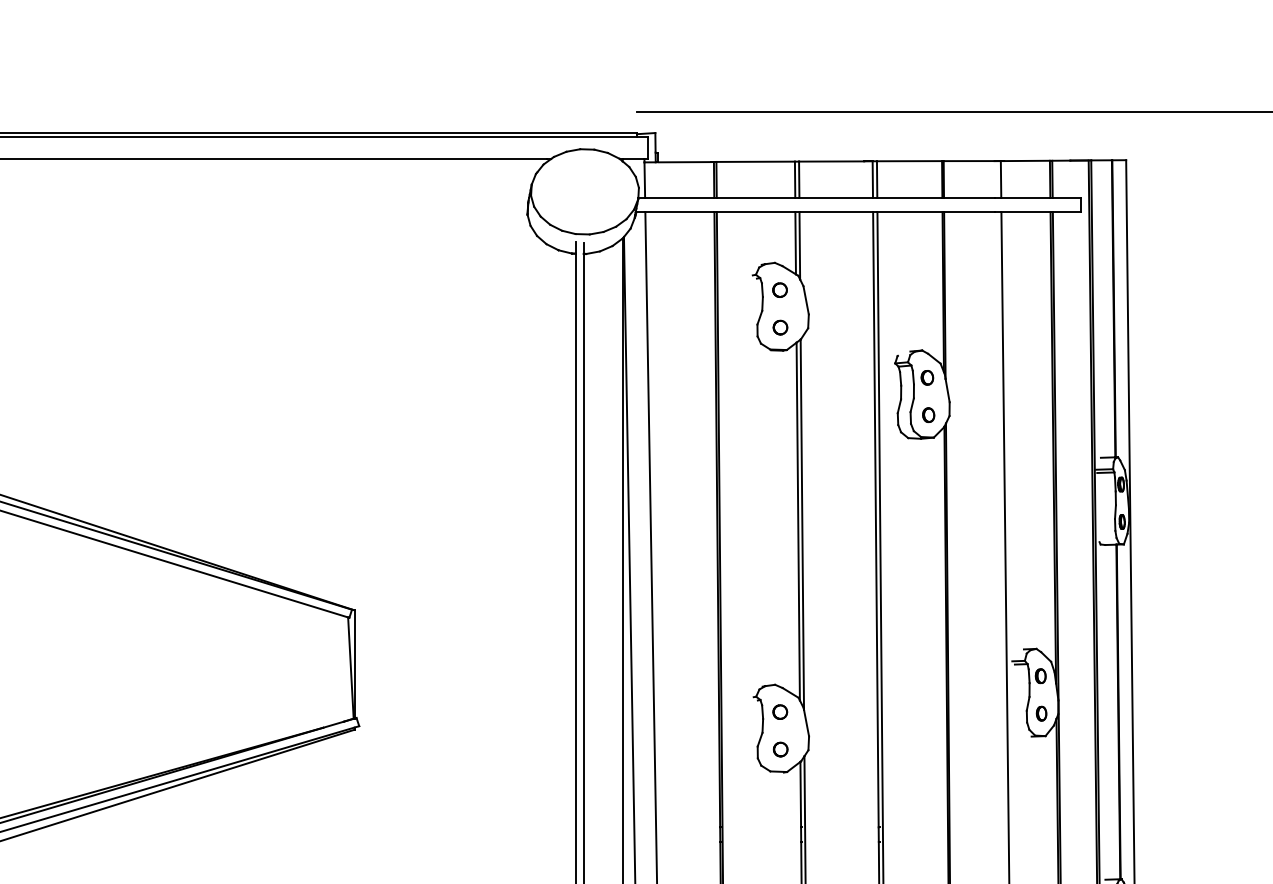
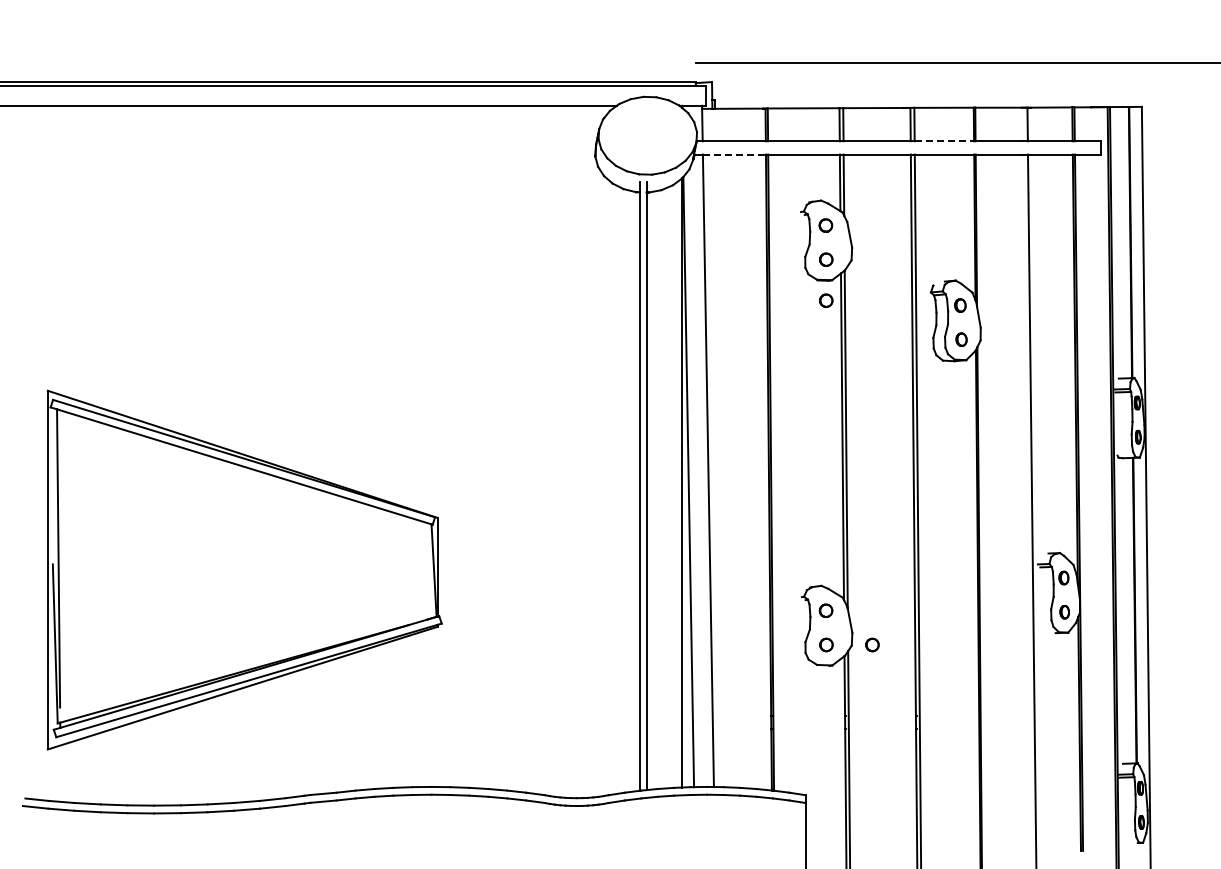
line: (909, 198) -> (944, 141), solid -> dashed
line: (679, 212) -> (734, 154), solid -> dashed
part: (780, 372) -> (826, 300), added
part: (831, 749) -> (872, 644), added

